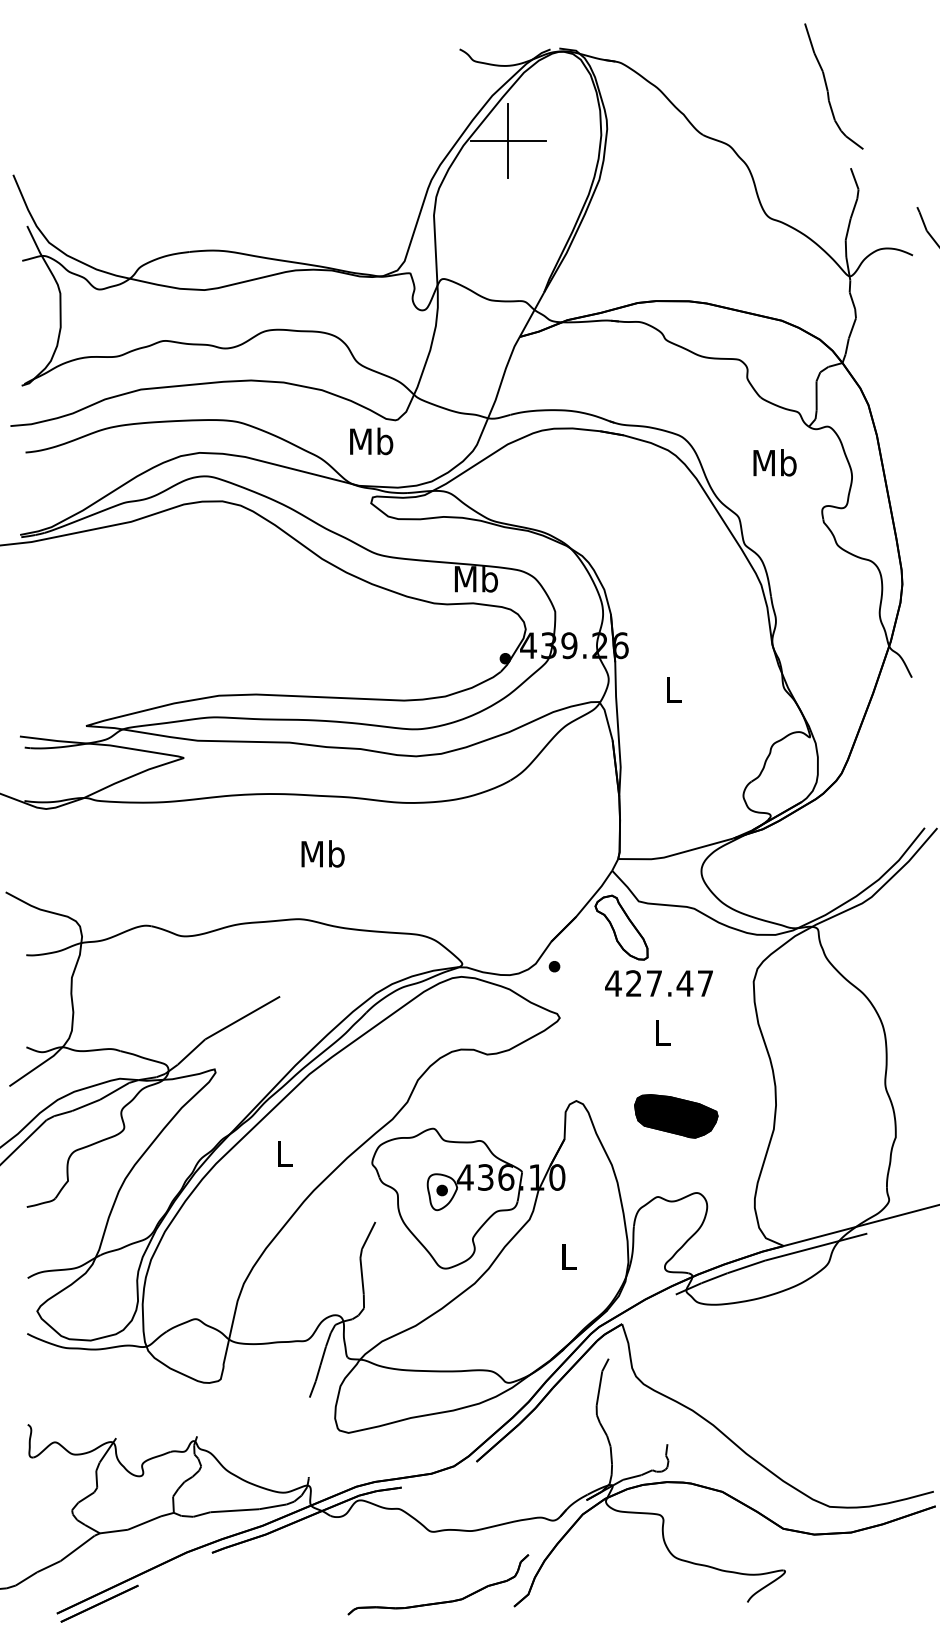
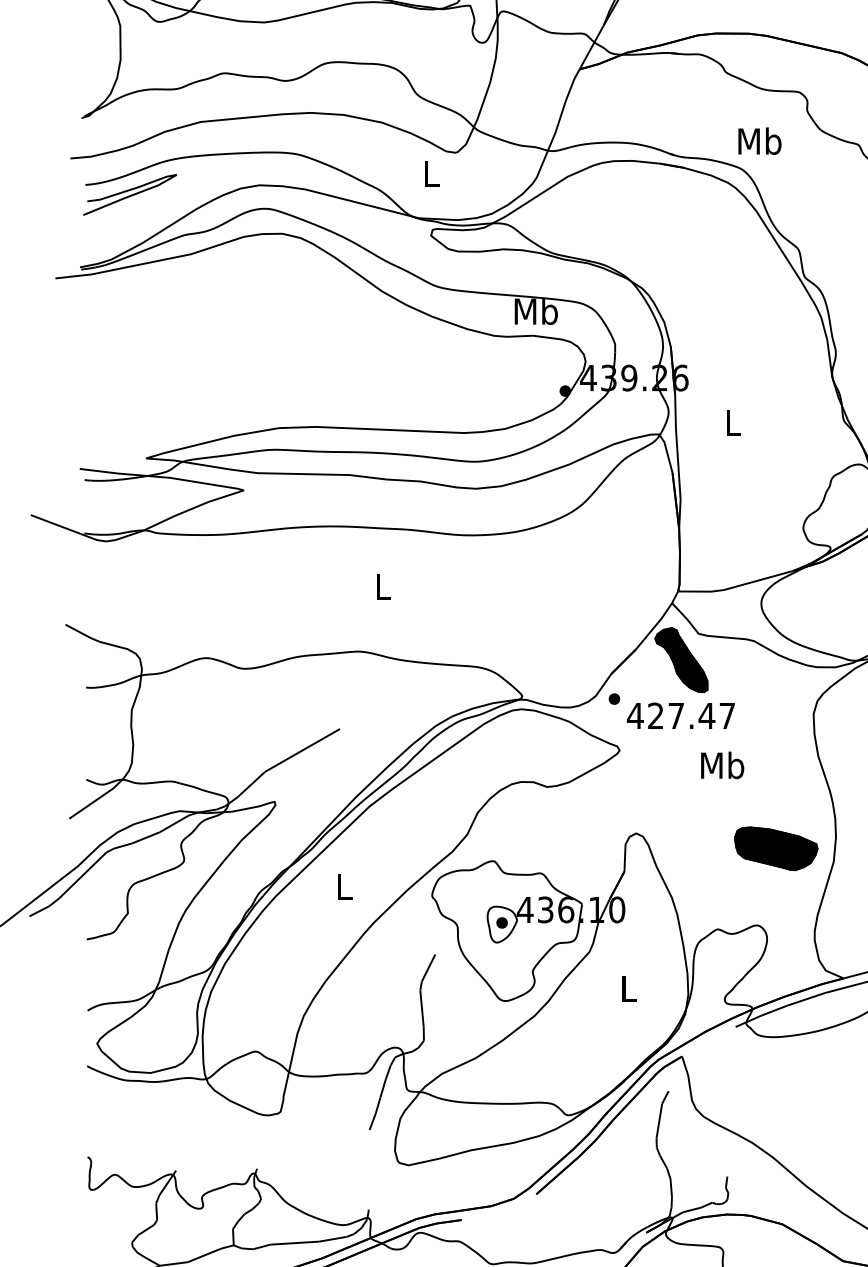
text: (371, 441) -> (431, 173), Mb -> L
curve: (70, 462) -> (130, 194), added
text: (774, 462) -> (759, 140), moved
text: (322, 853) -> (382, 585), Mb -> L
fill: (621, 927) -> (681, 659), added
text: (658, 983) -> (680, 715), moved
text: (662, 1032) -> (722, 764), L -> Mb
part: (676, 1116) -> (776, 848), moved

